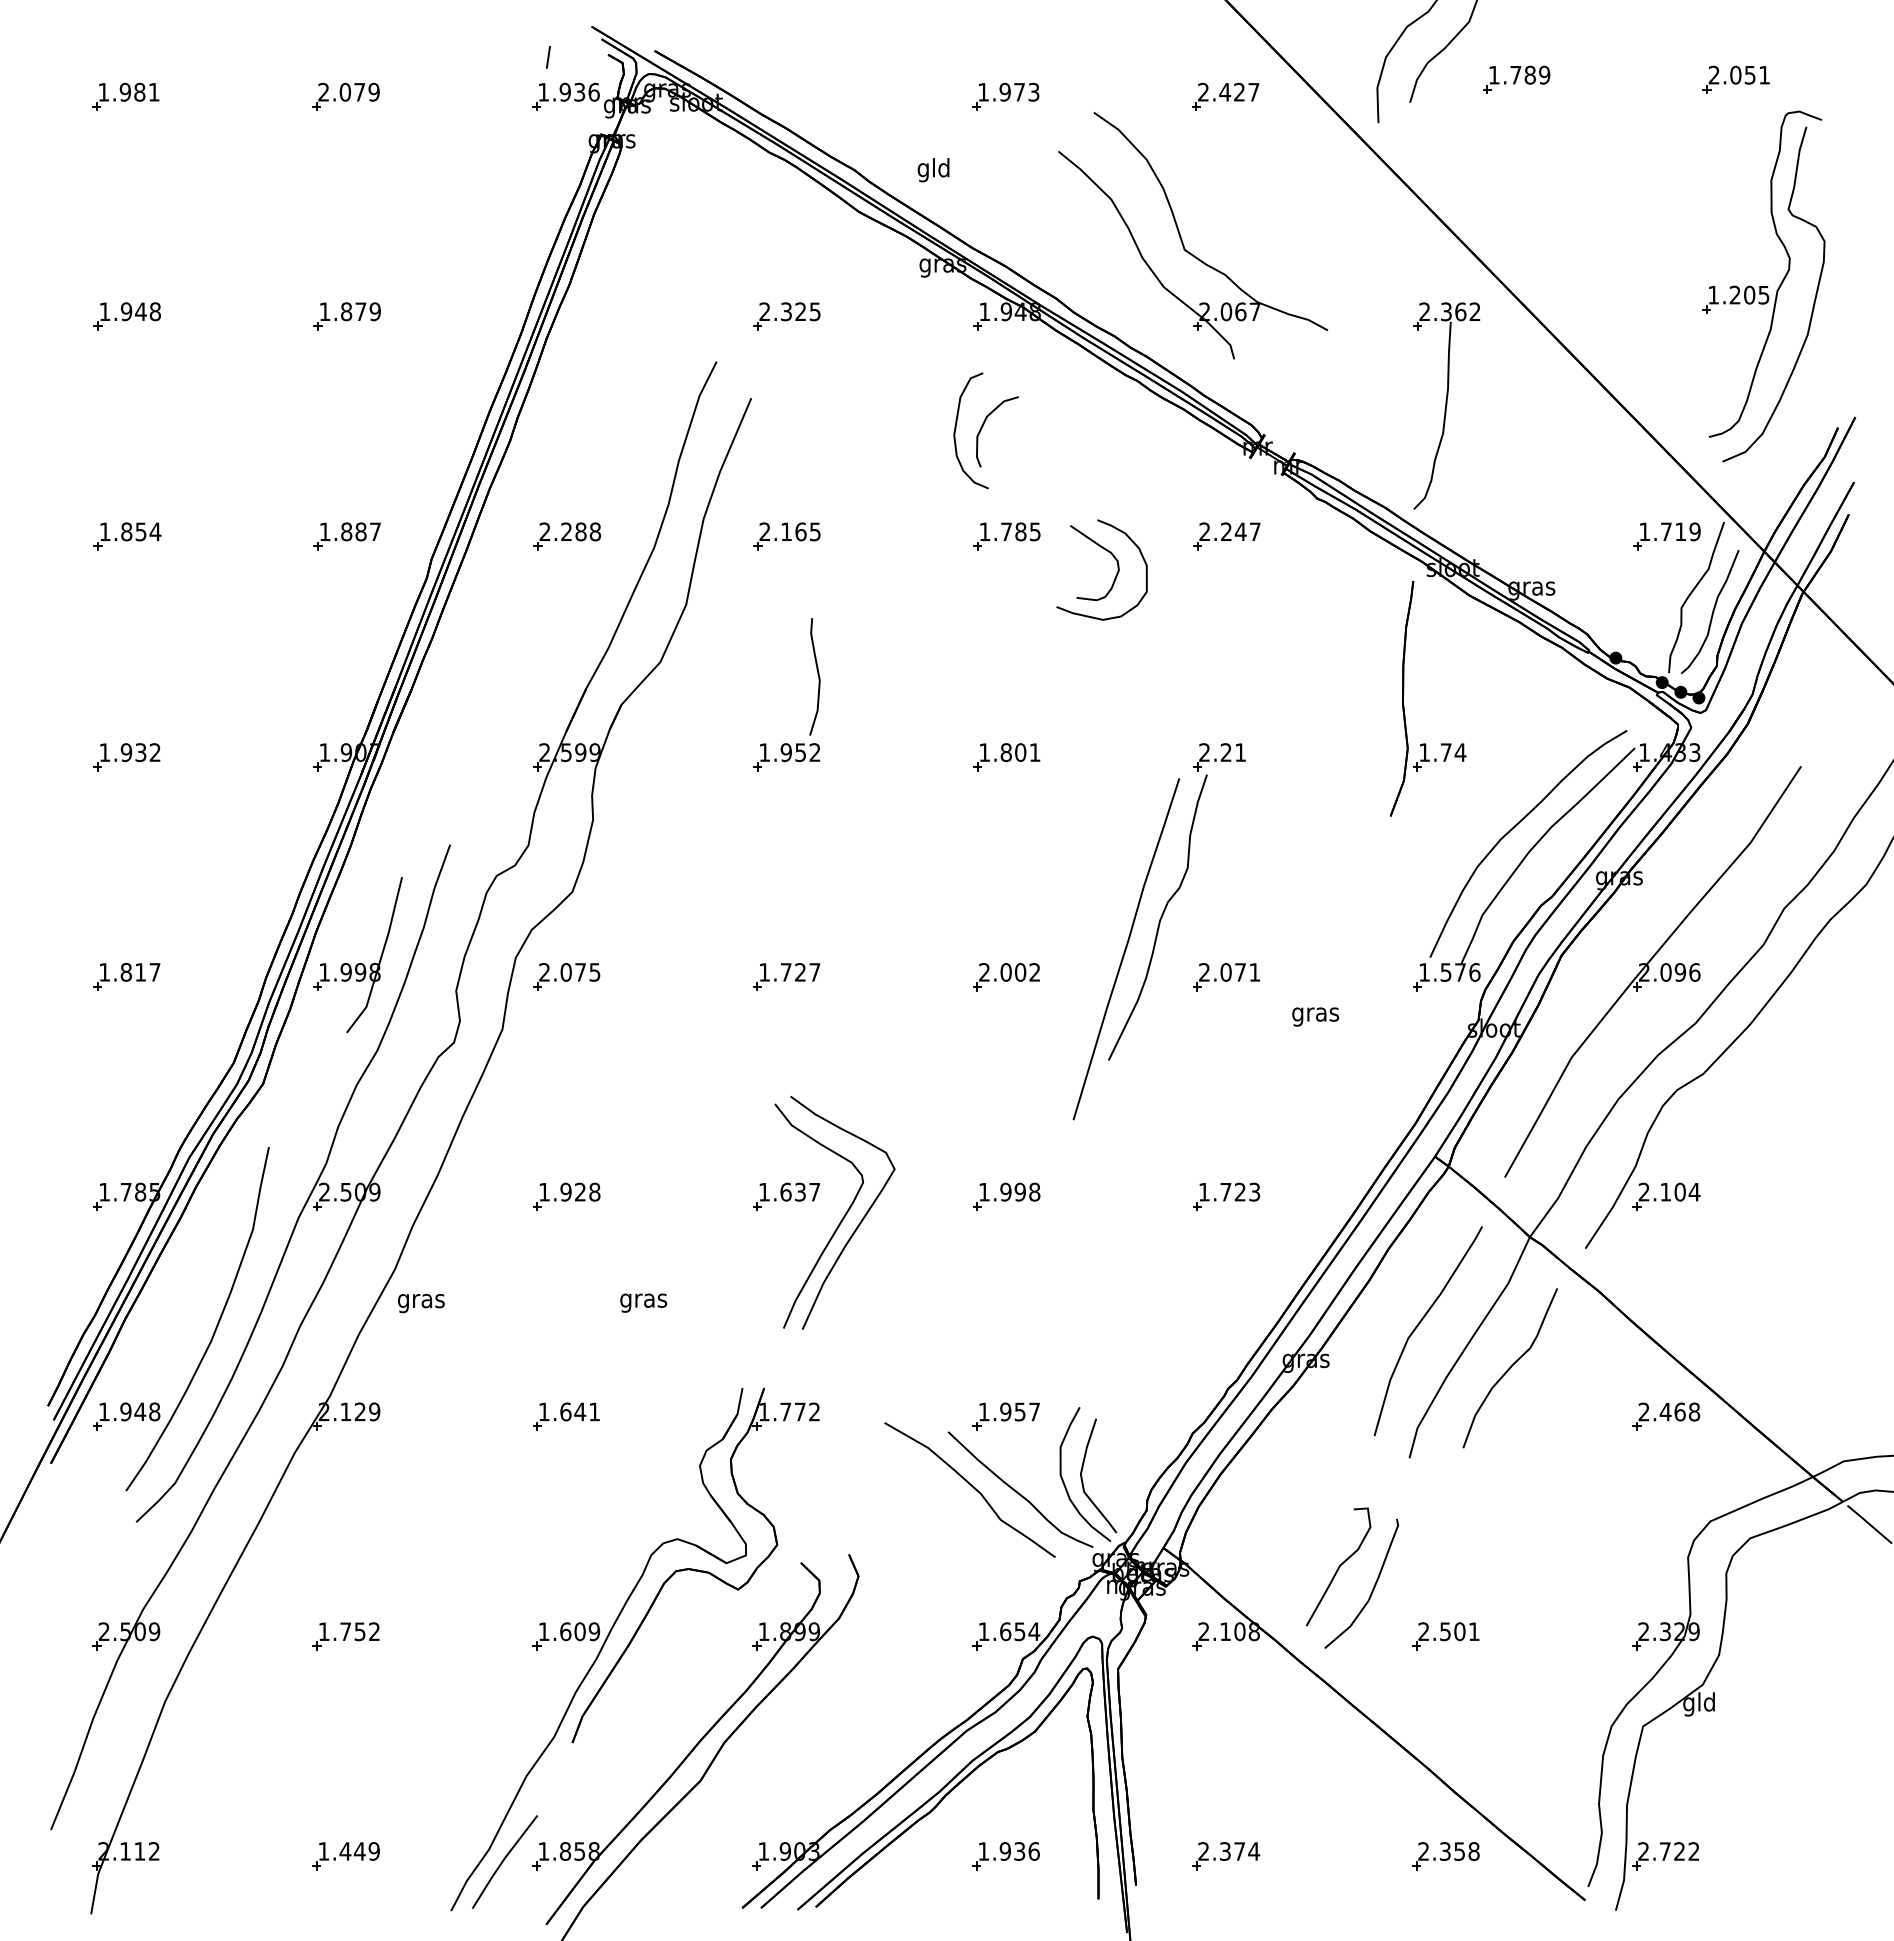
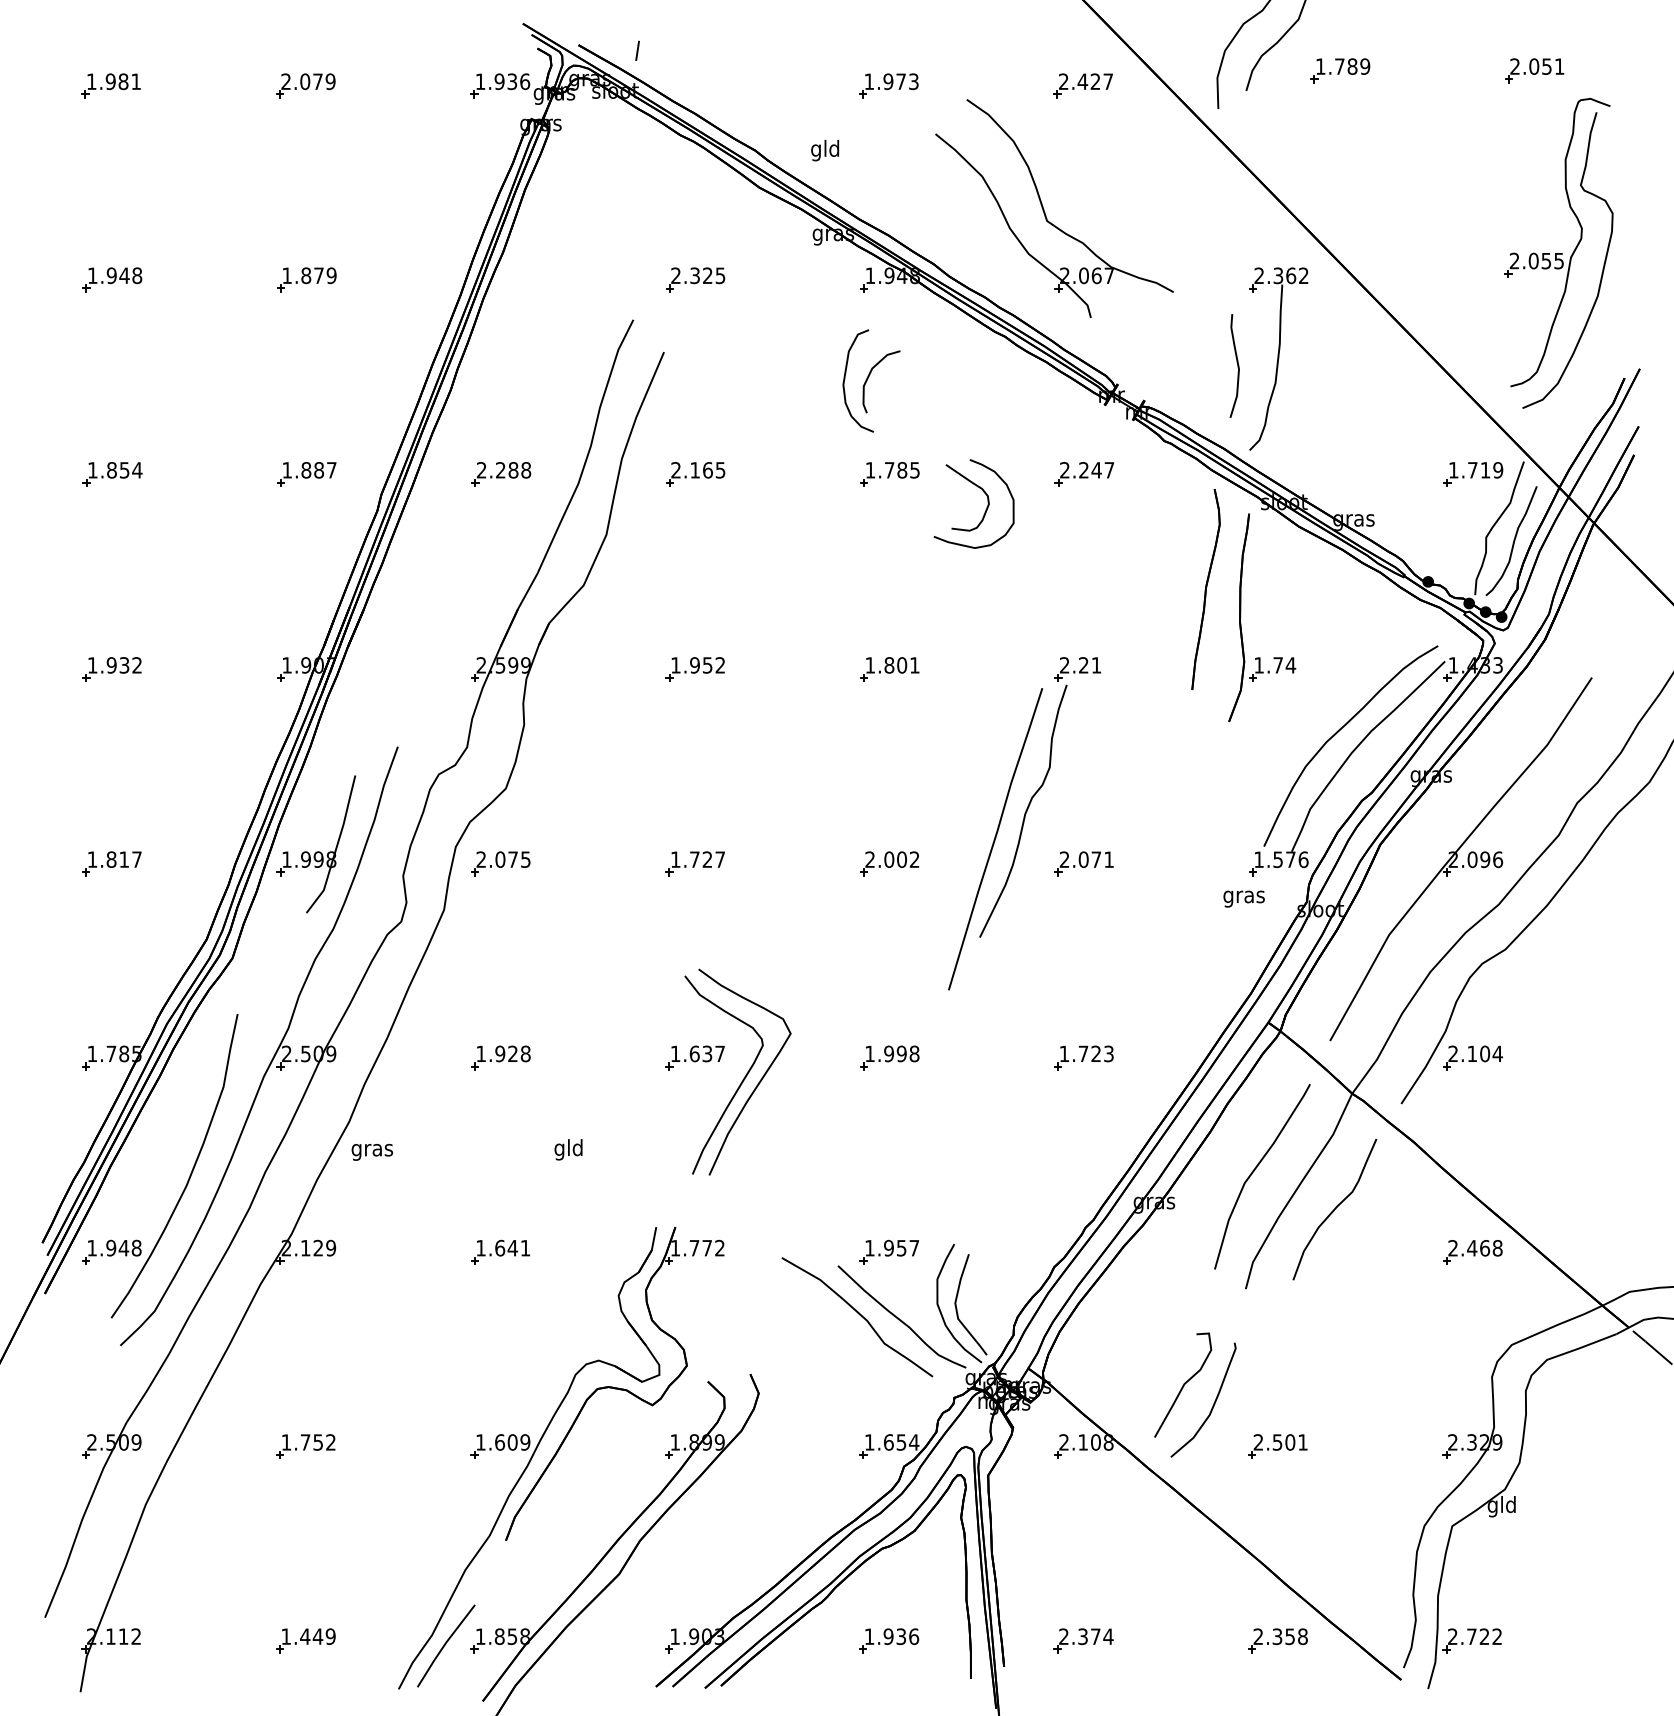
line: (548, 57) -> (637, 50), moved
text: (1731, 294) -> (1530, 260), 1.205 -> 2.055
part: (1364, 666) -> (1206, 589), added
curve: (817, 674) -> (1236, 363), moved
text: (1315, 1016) -> (1244, 898), moved
text: (643, 1300) -> (568, 1149), gras -> gld

